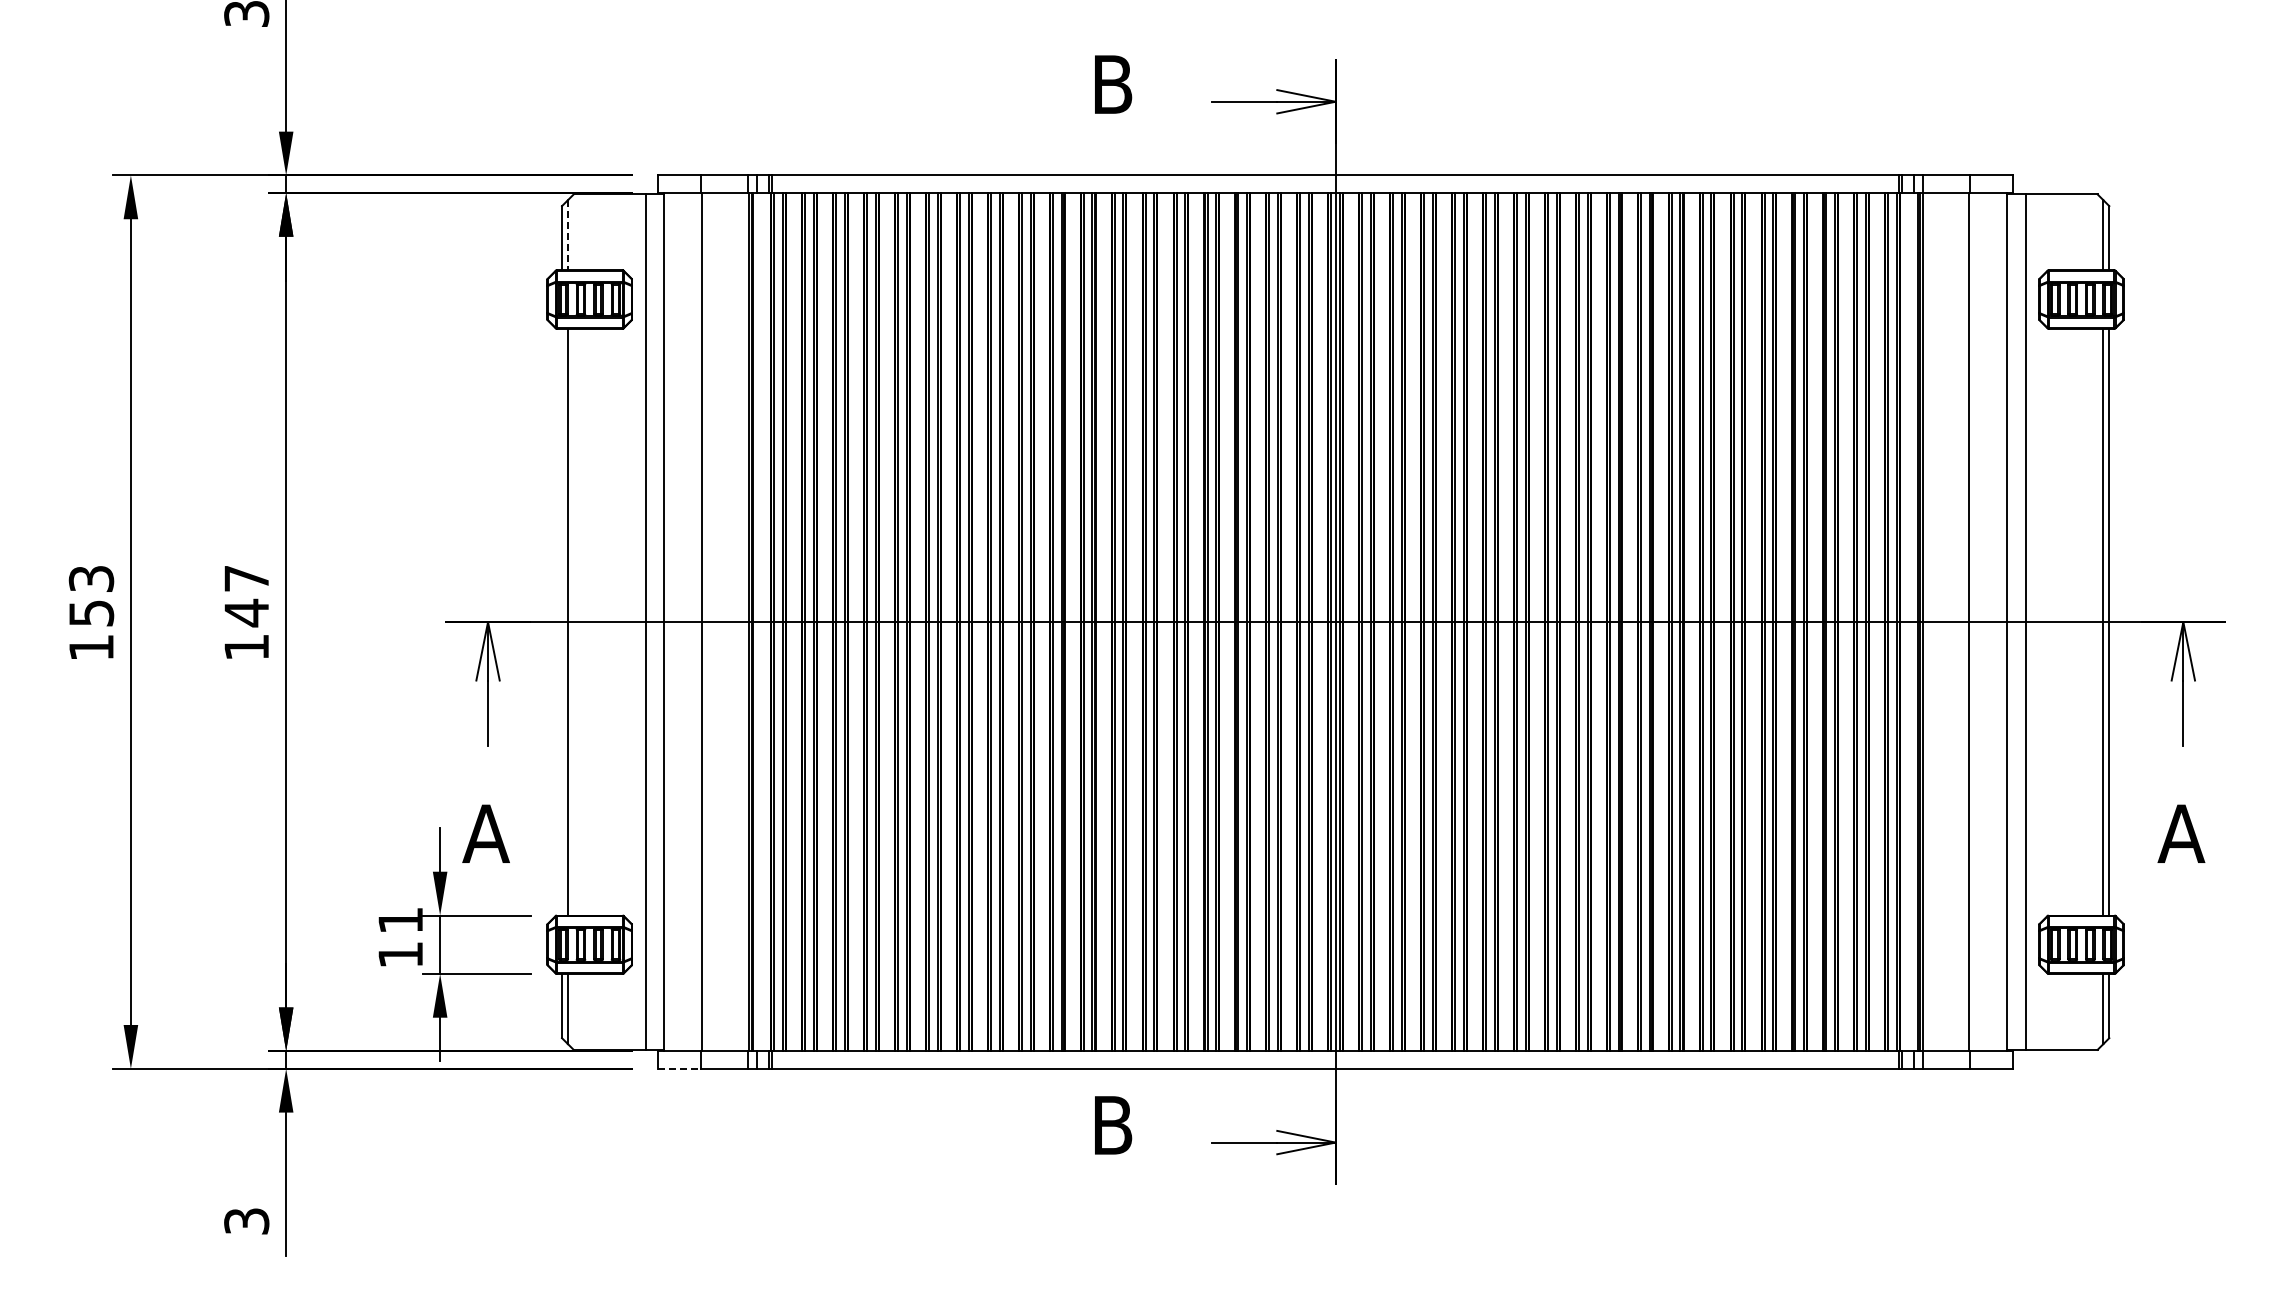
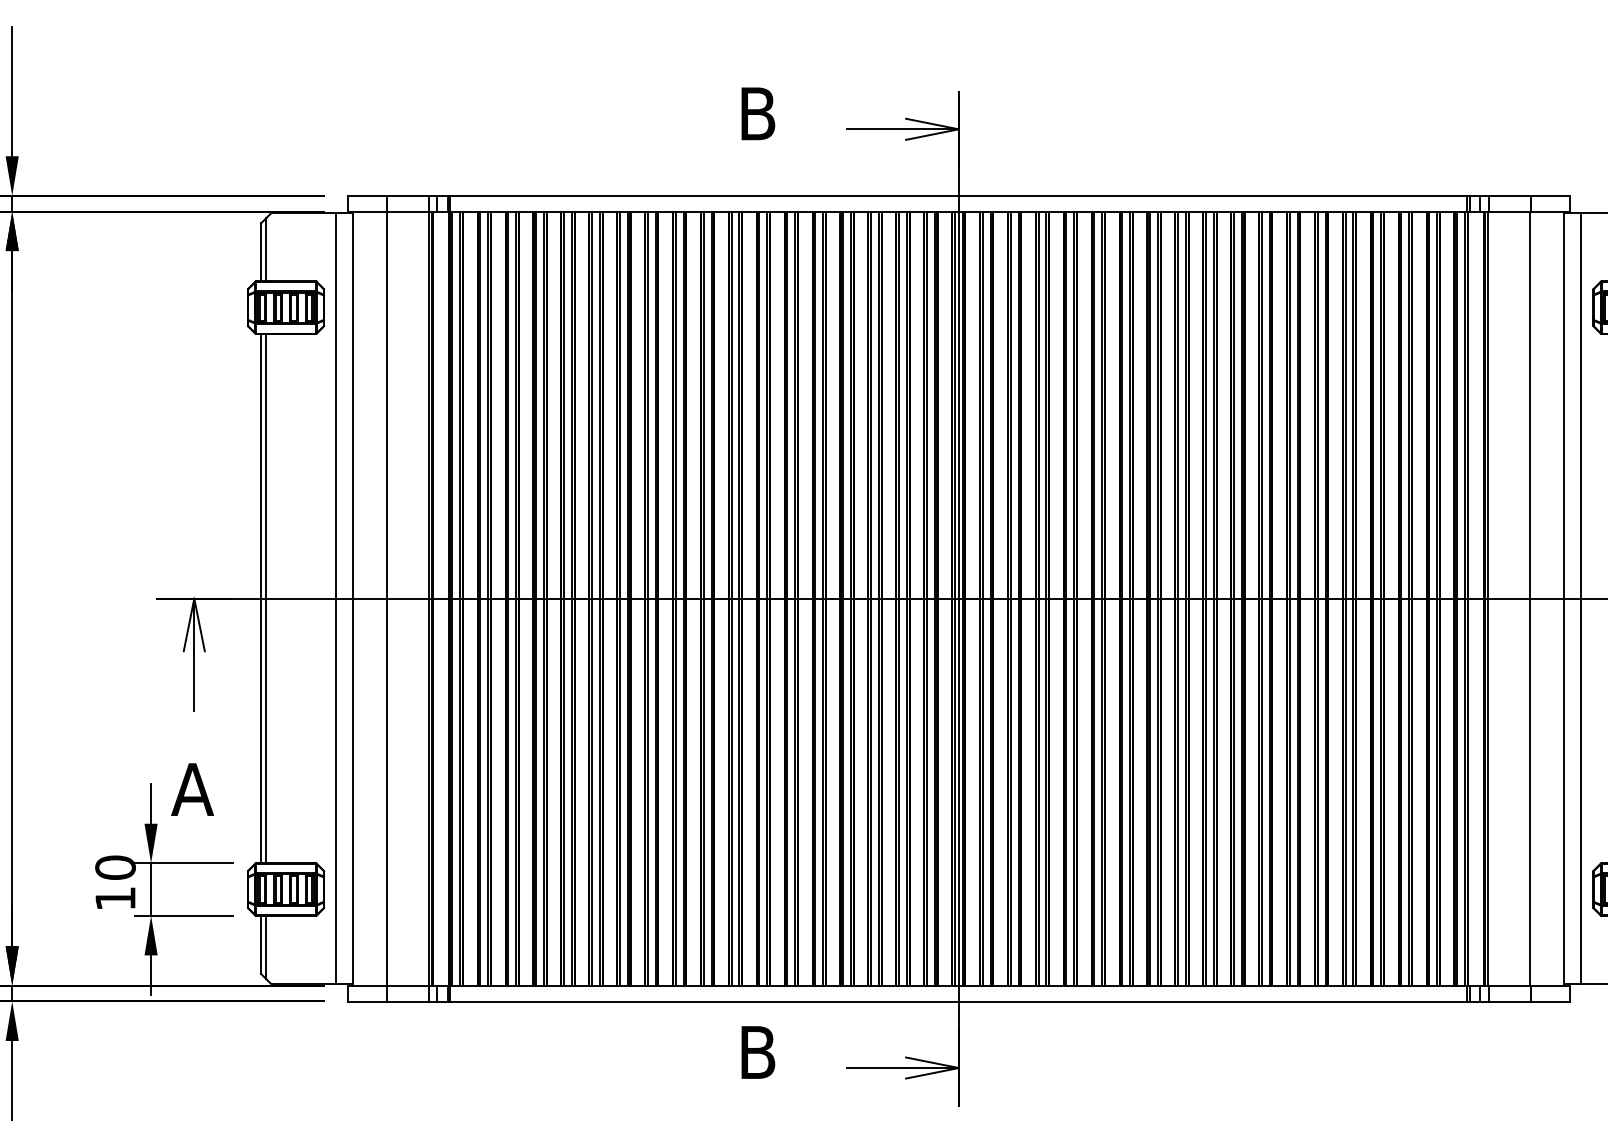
line: (567, 235) -> (265, 249), dashed -> solid
line: (562, 621) -> (261, 598), added
text: (400, 920) -> (115, 867), 11 -> 10
line: (679, 1068) -> (366, 1001), dashed -> solid

